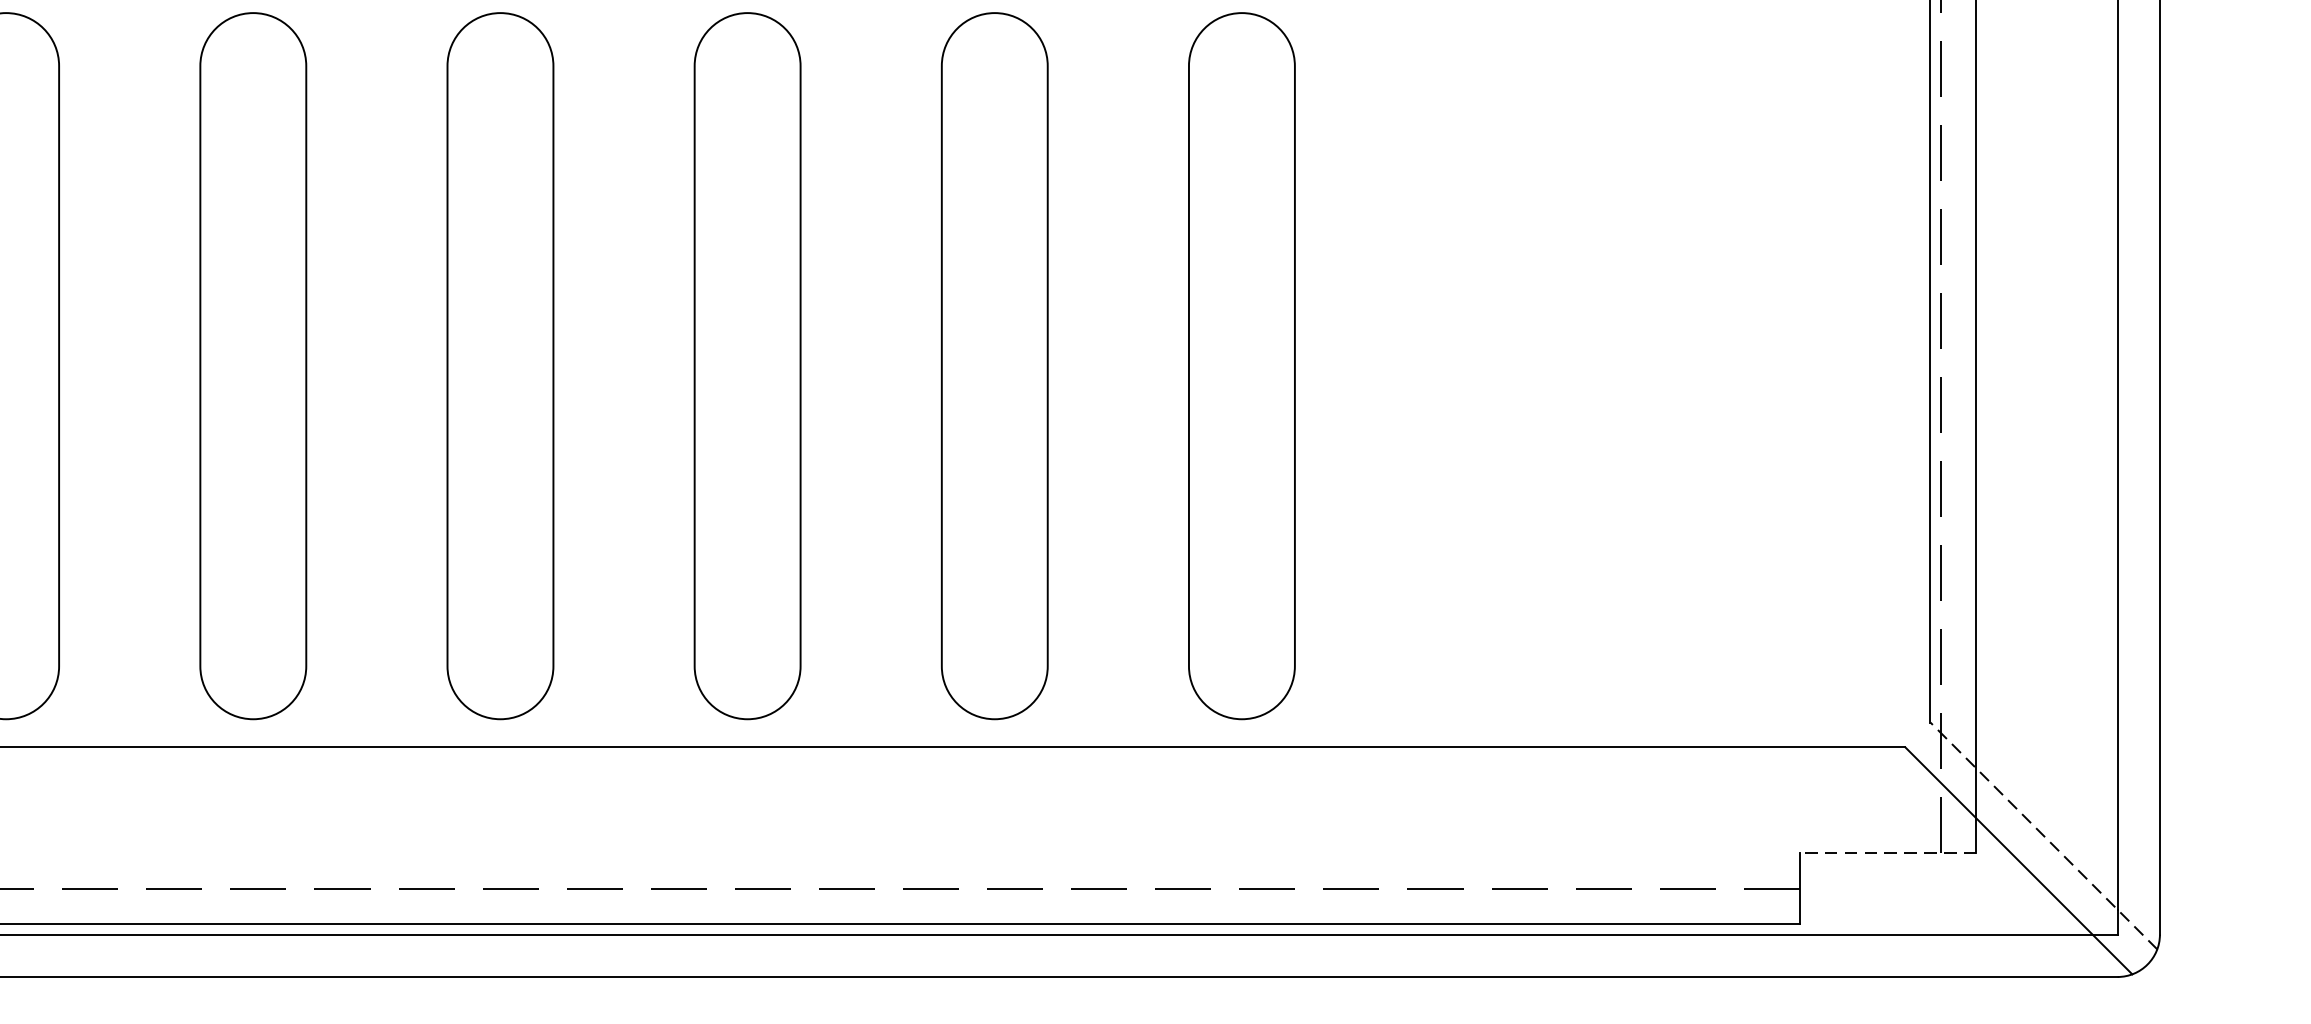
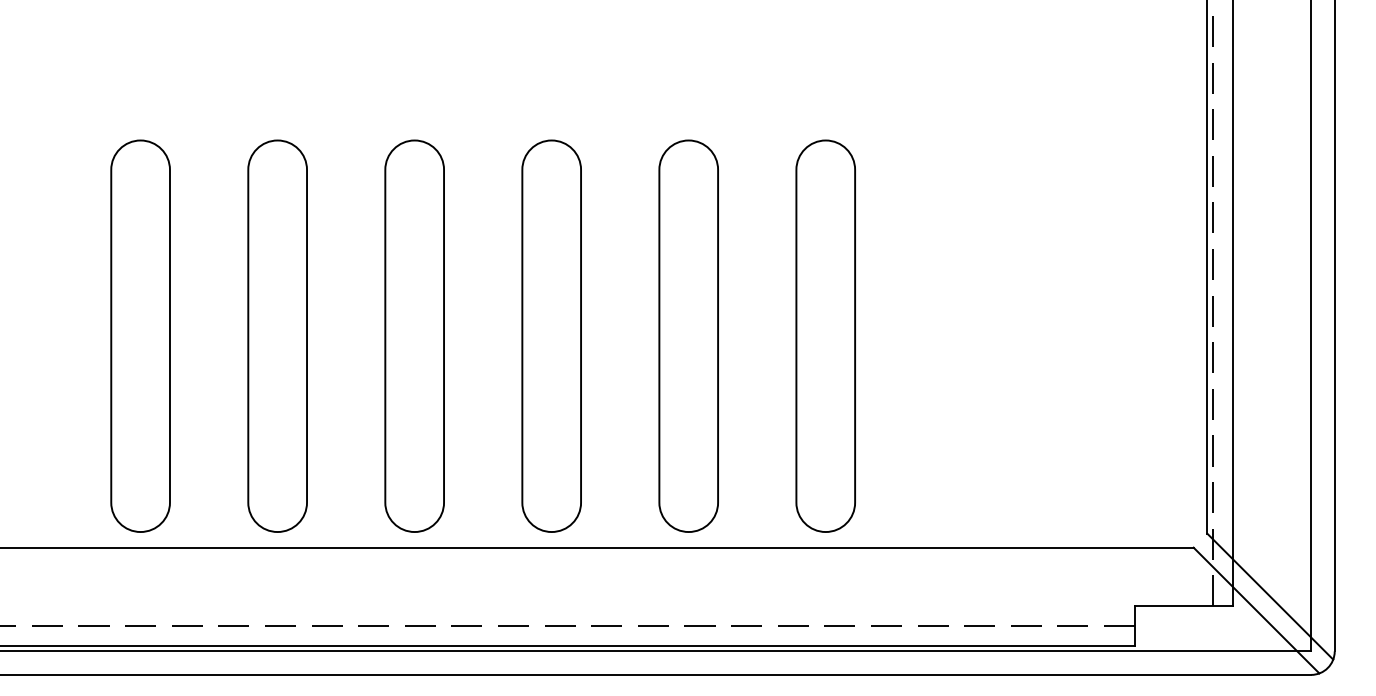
line: (2044, 835) -> (1270, 596), dashed -> solid
line: (1887, 853) -> (1183, 606), dashed -> solid

